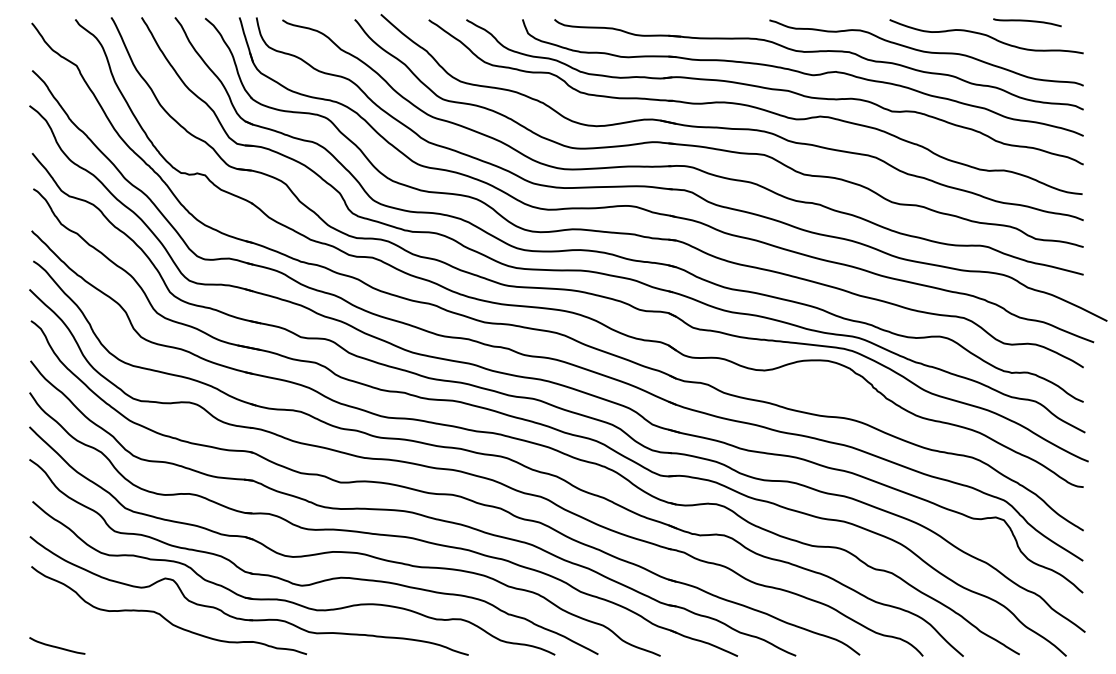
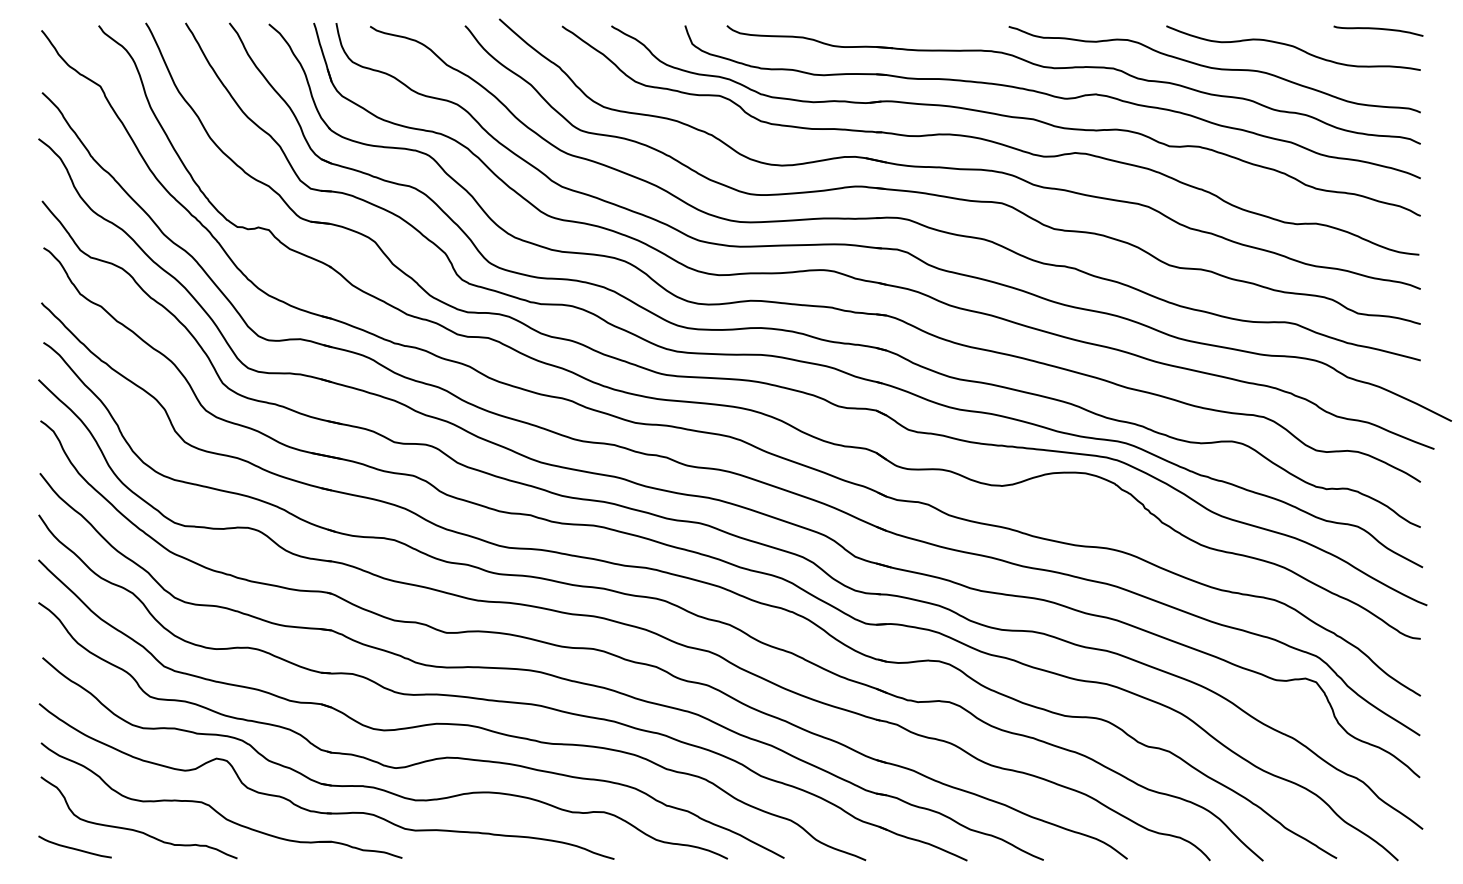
curve: (1027, 21) -> (1378, 29), moved
curve: (104, 632) -> (136, 829), added

